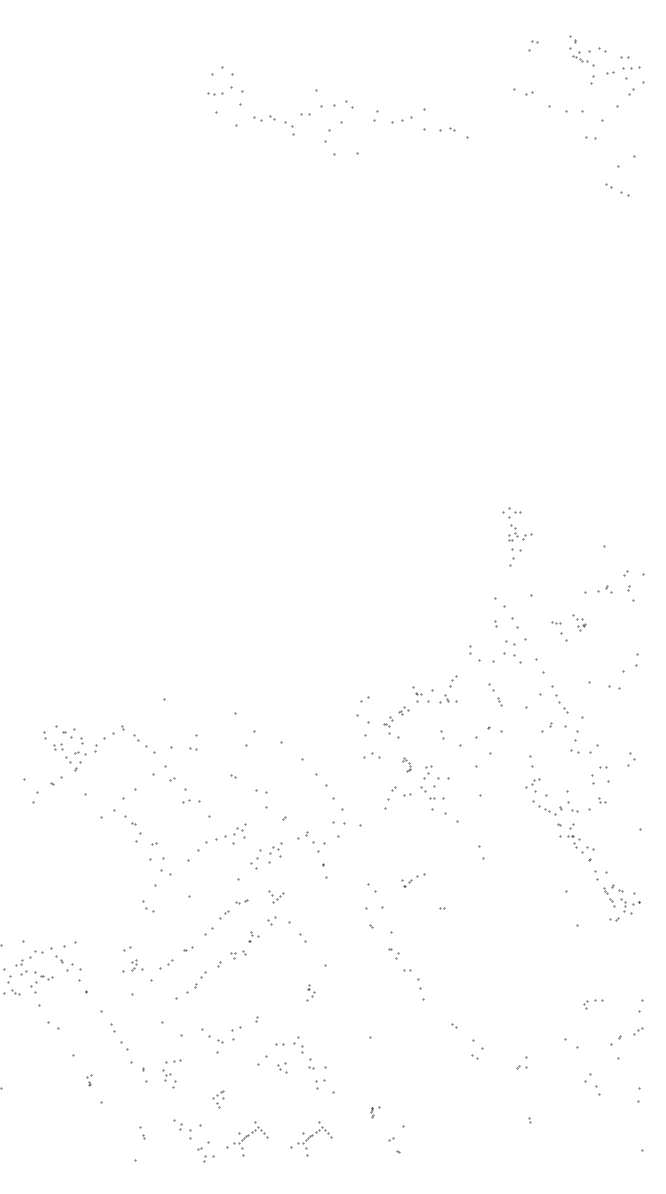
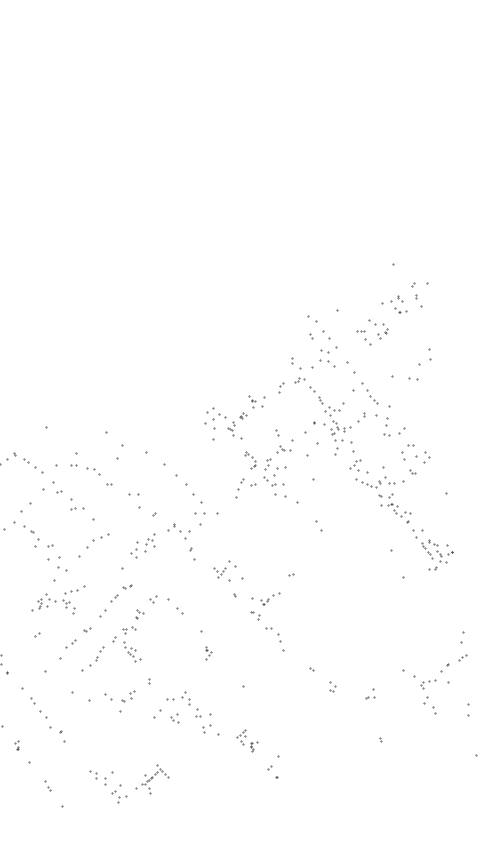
part: (517, 536) -> (338, 429), moved
part: (608, 602) -> (401, 309), added
part: (579, 622) -> (379, 328), size x1.67
part: (476, 674) -> (299, 380), added
part: (448, 698) -> (283, 448), moved
part: (371, 755) -> (218, 416), moved
part: (215, 758) -> (93, 471), added
part: (631, 759) -> (426, 456), moved
part: (406, 764) -> (249, 459), size x1.67
part: (239, 833) -> (119, 530), removed
part: (413, 880) -> (270, 599), moved
part: (276, 896) -> (220, 572), moved
part: (132, 965) -> (38, 604), moved
part: (240, 981) -> (132, 651), added
part: (310, 992) -> (208, 652), moved
part: (593, 1004) -> (428, 684), moved
part: (229, 1034) -> (128, 695), size x0.71
part: (477, 1049) -> (332, 686), size x0.62
part: (171, 1073) -> (70, 601), moved
part: (218, 1099) -> (241, 737), moved
part: (142, 1132) -> (47, 785), moved
part: (311, 1138) -> (204, 773), removed

